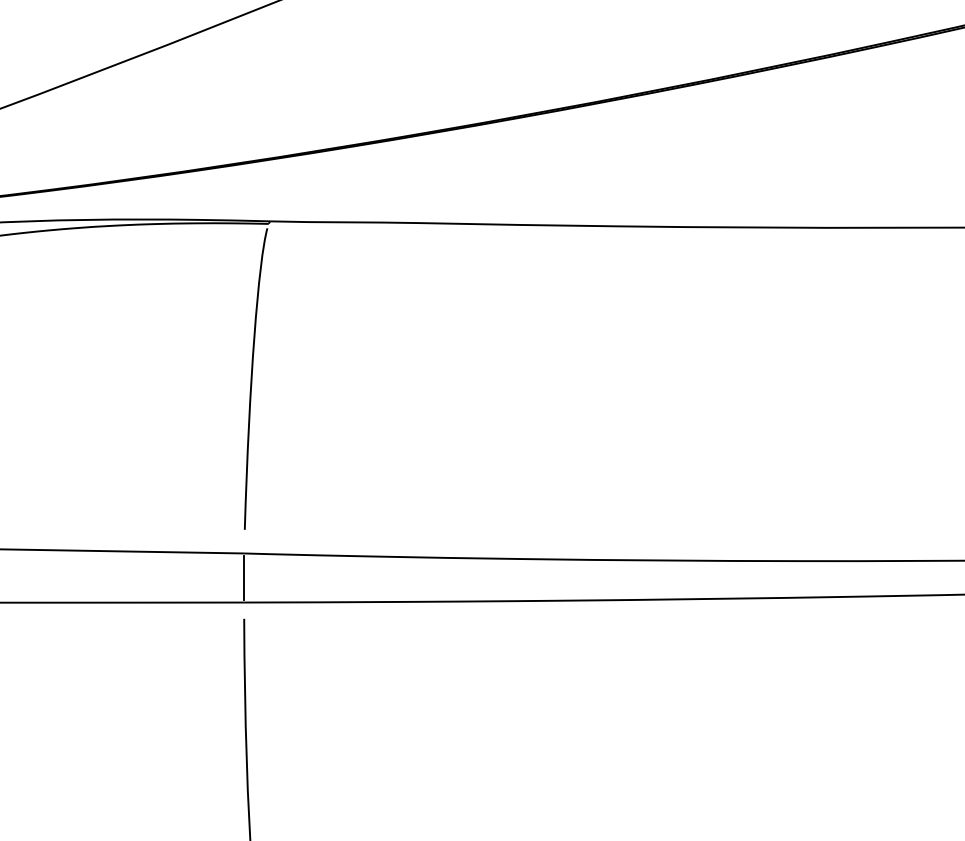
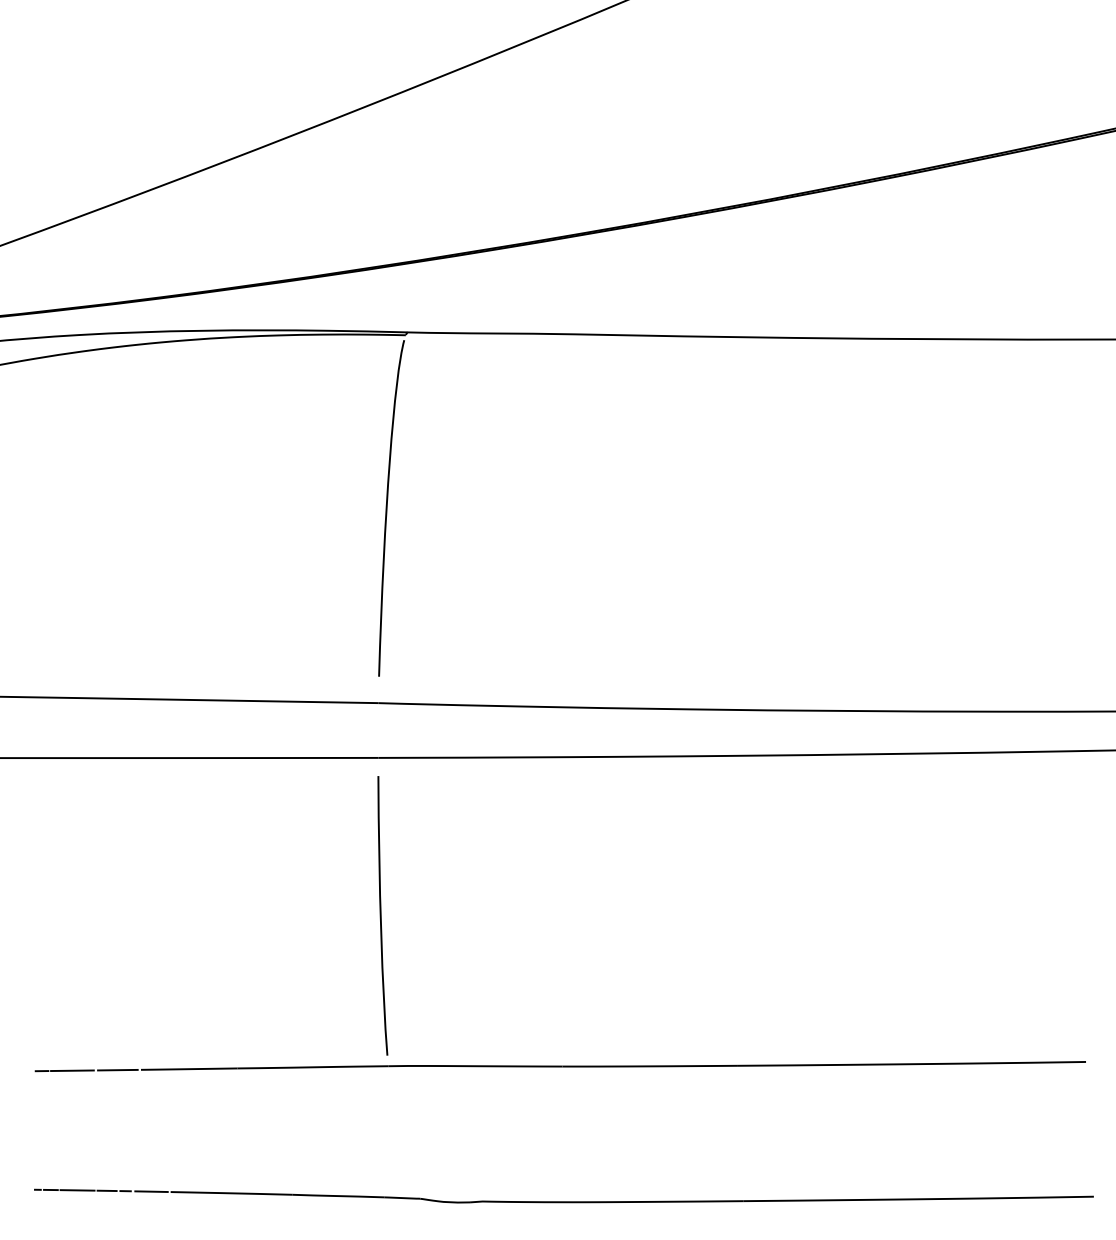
line: (244, 577) -> (378, 730), removed

